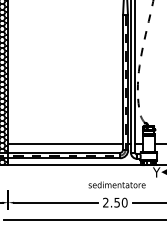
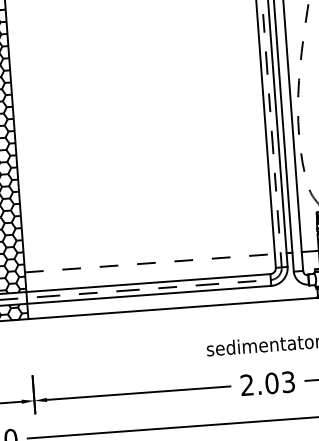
line: (66, 143) -> (151, 262), solid -> dashed
text: (120, 202) -> (279, 382), 2.50 -> 2.03

